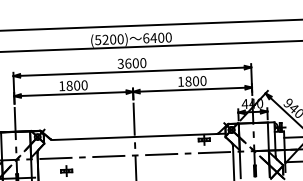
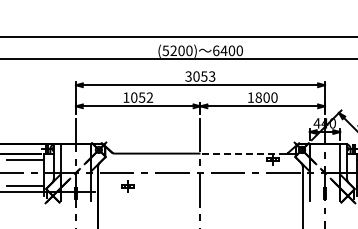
text: (135, 63) -> (204, 76), 3600 -> 3053
text: (77, 85) -> (142, 97), 1800 -> 1052
line: (175, 135) -> (243, 153), solid -> dashed

